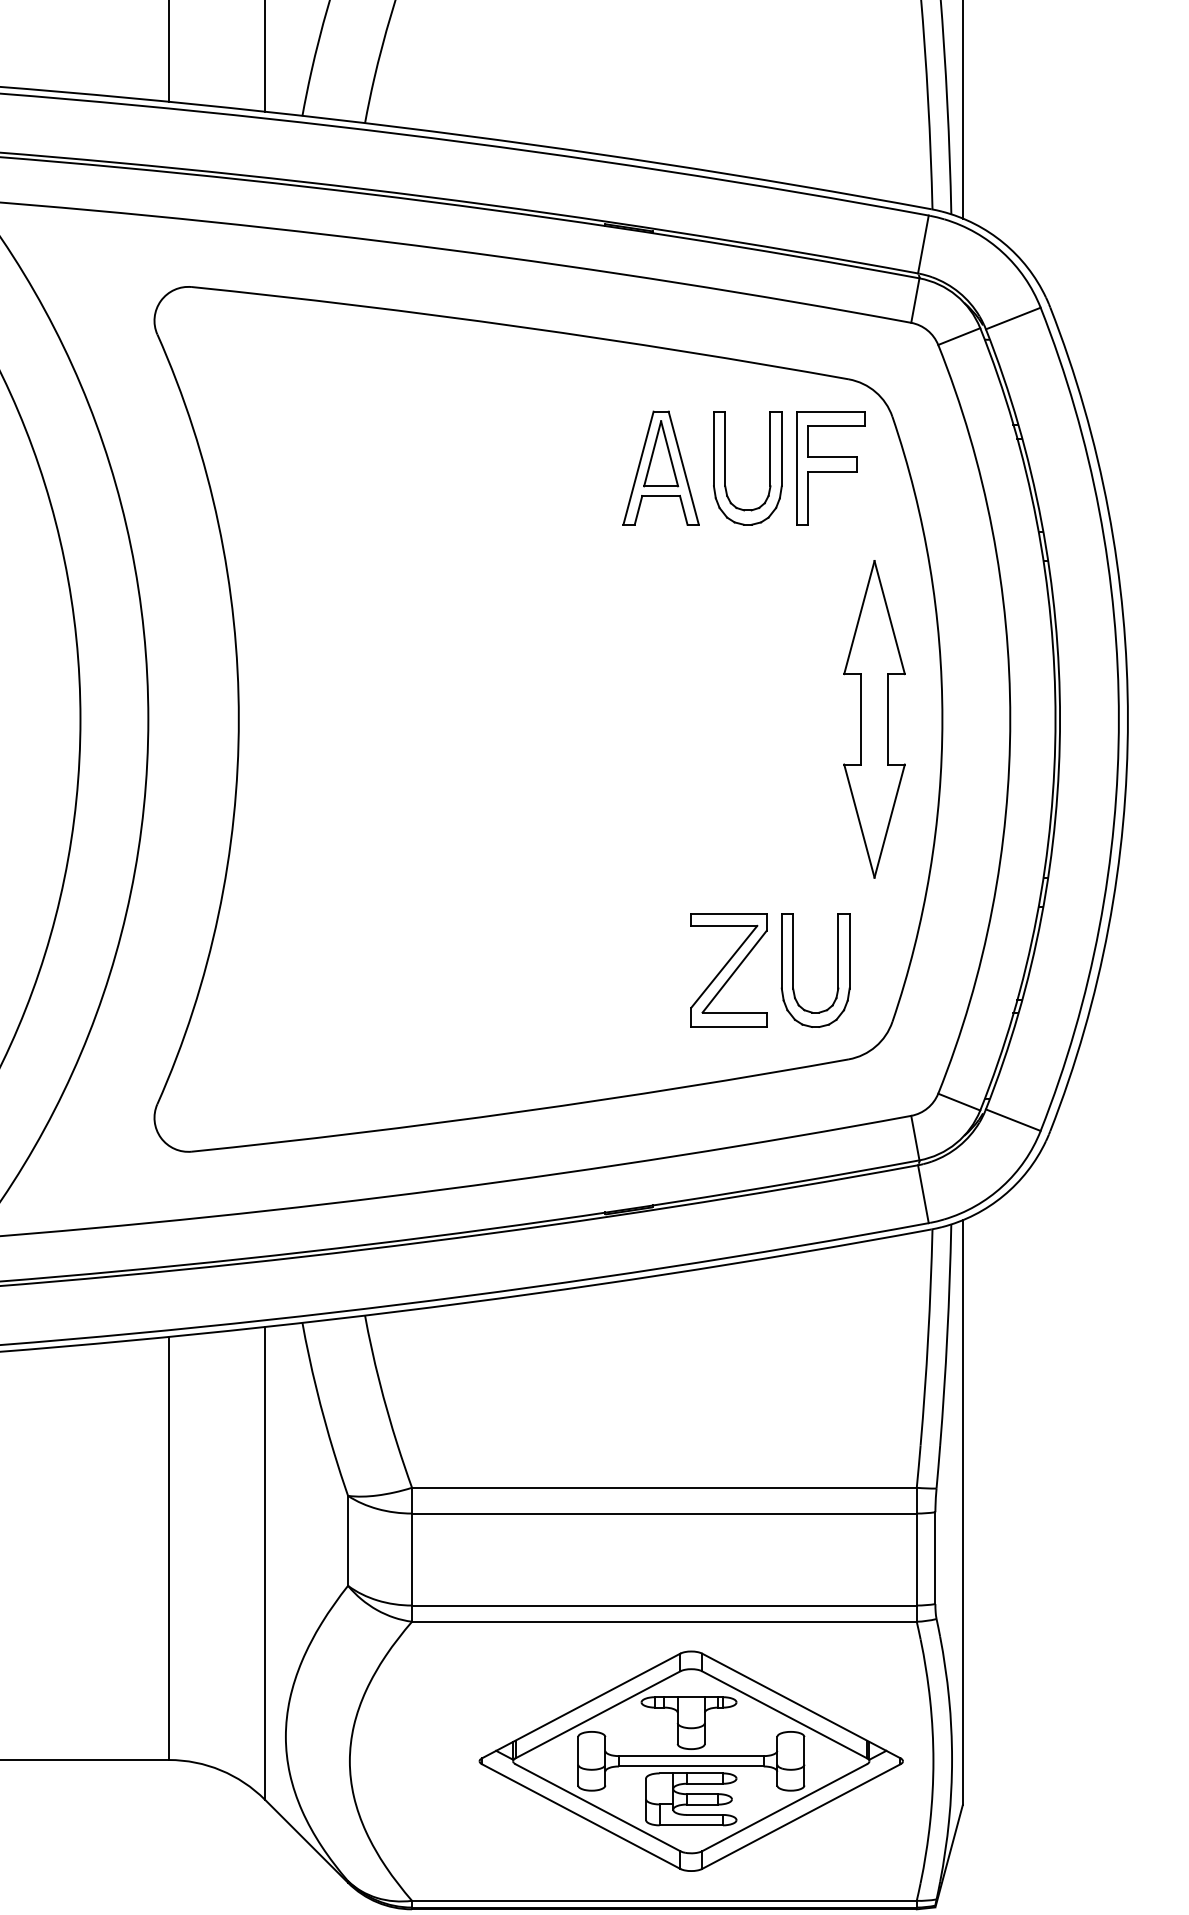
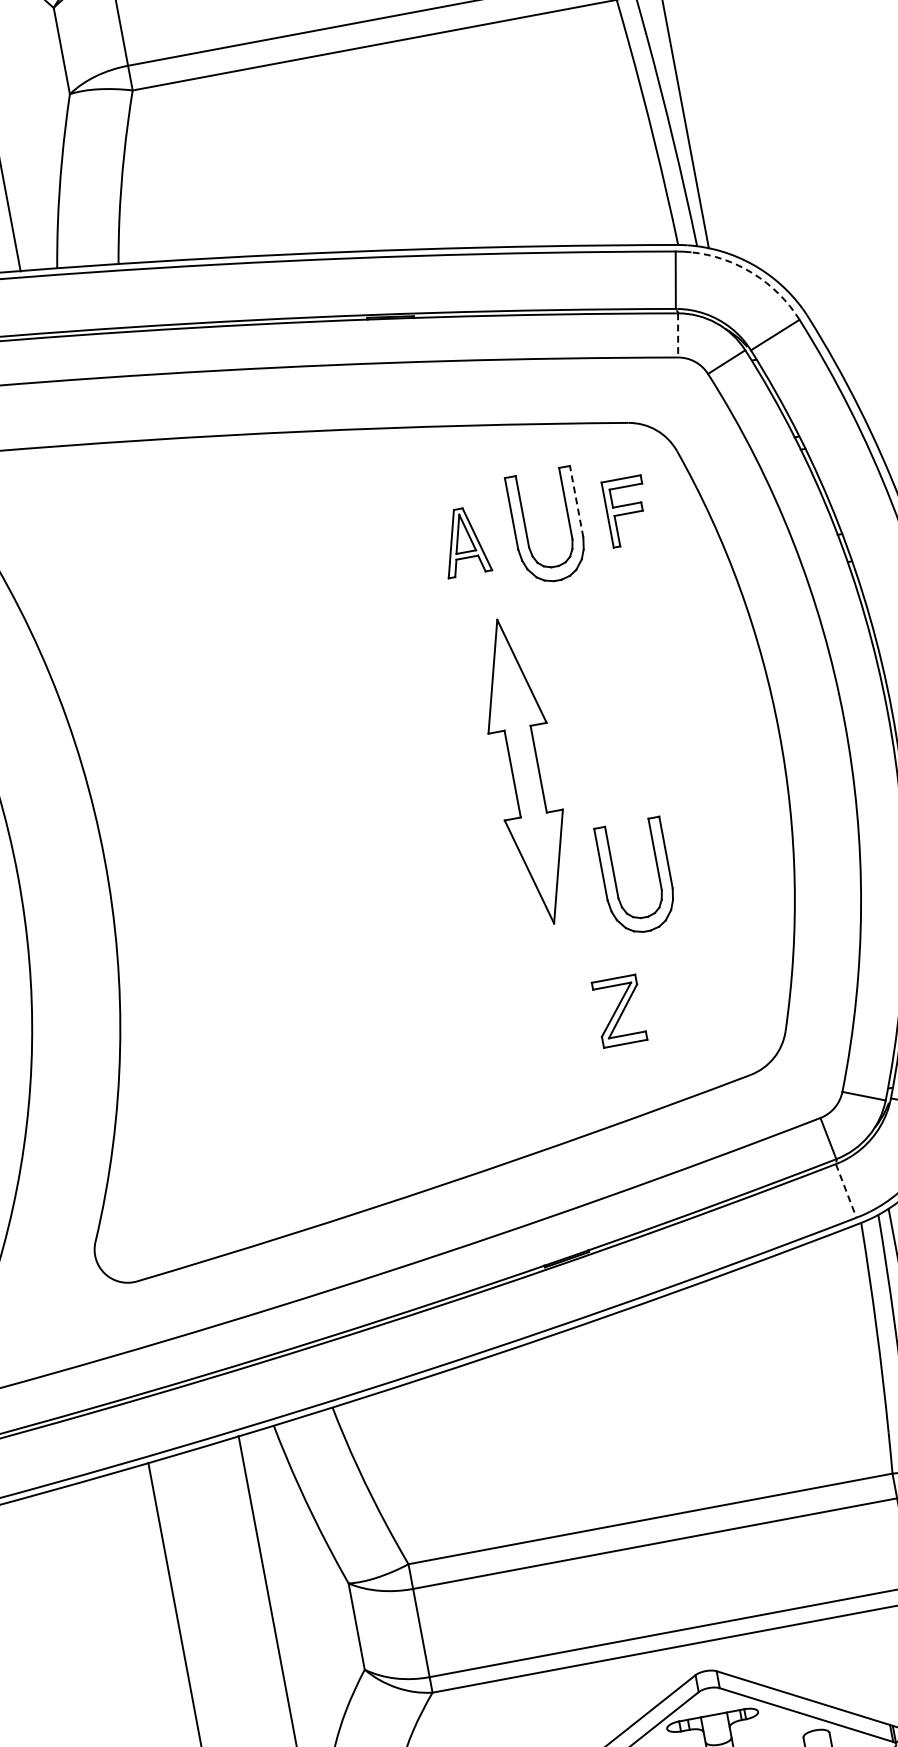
arc: (1002, 252) -> (753, 273), solid -> dashed
line: (915, 300) -> (678, 335), solid -> dashed
line: (781, 448) -> (576, 501), solid -> dashed
part: (660, 467) -> (463, 541), size x0.6
part: (830, 468) -> (626, 511), size x0.6
part: (874, 719) -> (525, 771), moved
part: (728, 970) -> (619, 1011), size x0.6
part: (793, 970) -> (615, 881), moved
line: (923, 1194) -> (846, 1191), solid -> dashed

